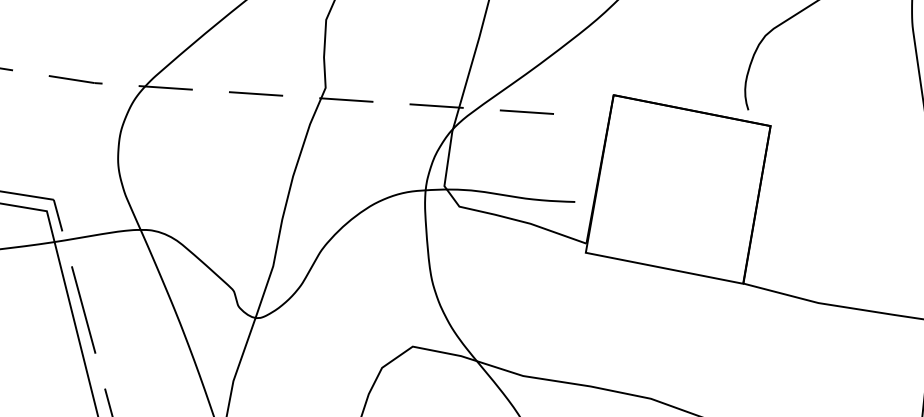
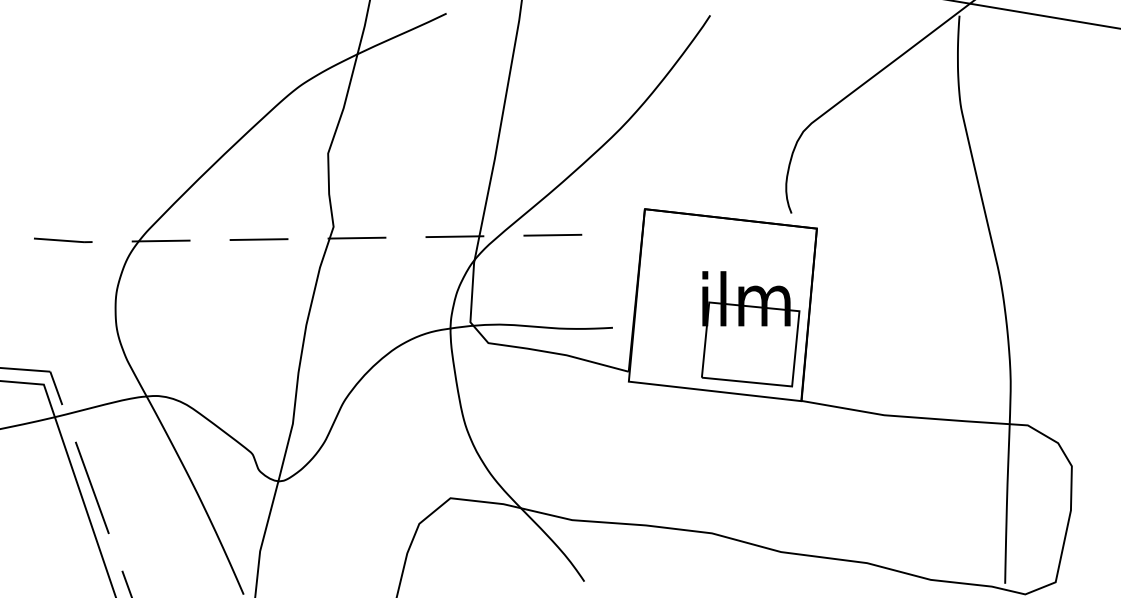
part: (701, 213) -> (750, 329), added

